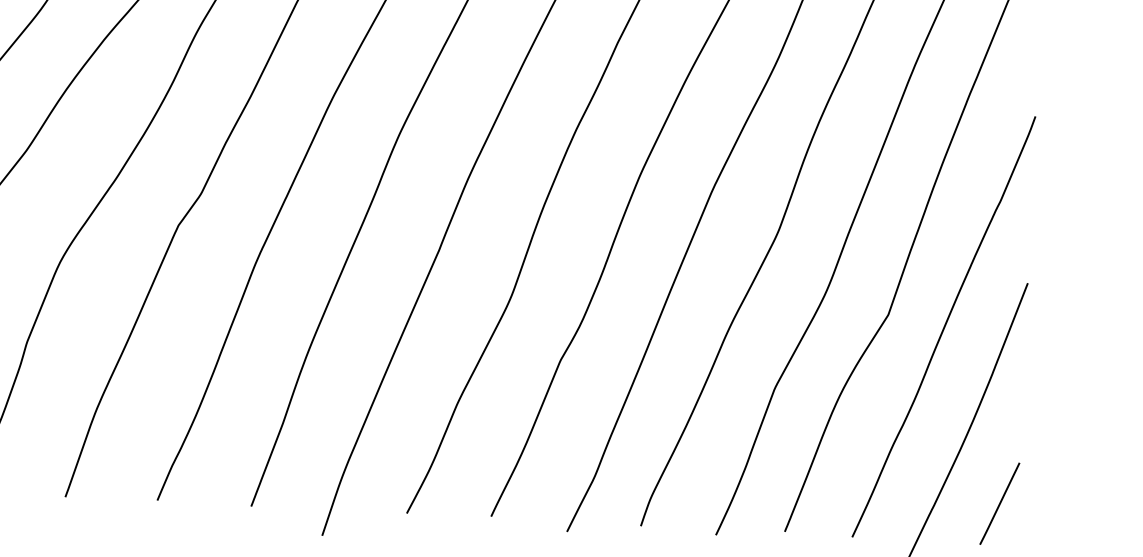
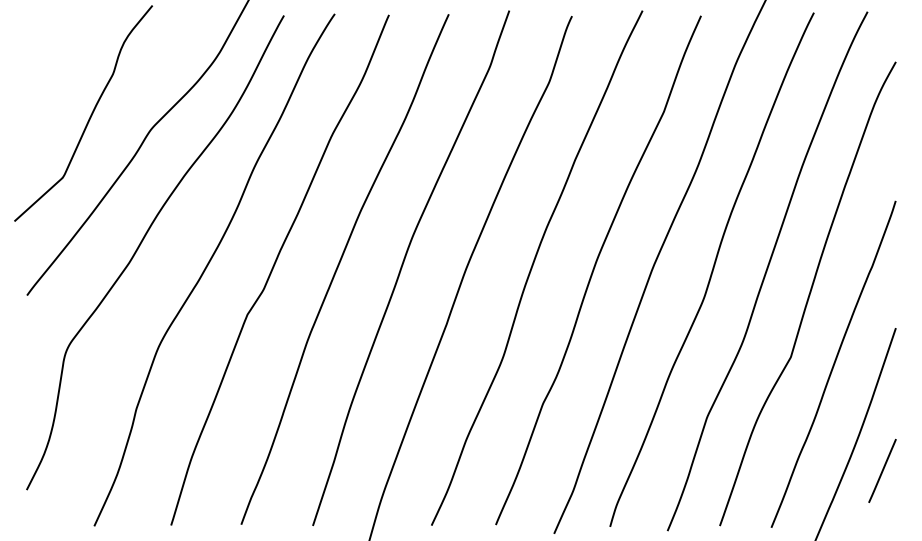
line: (999, 503) -> (882, 470), moved

